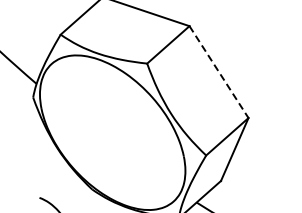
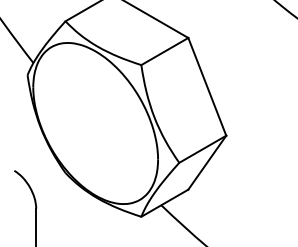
line: (219, 72) -> (207, 87), dashed -> solid

